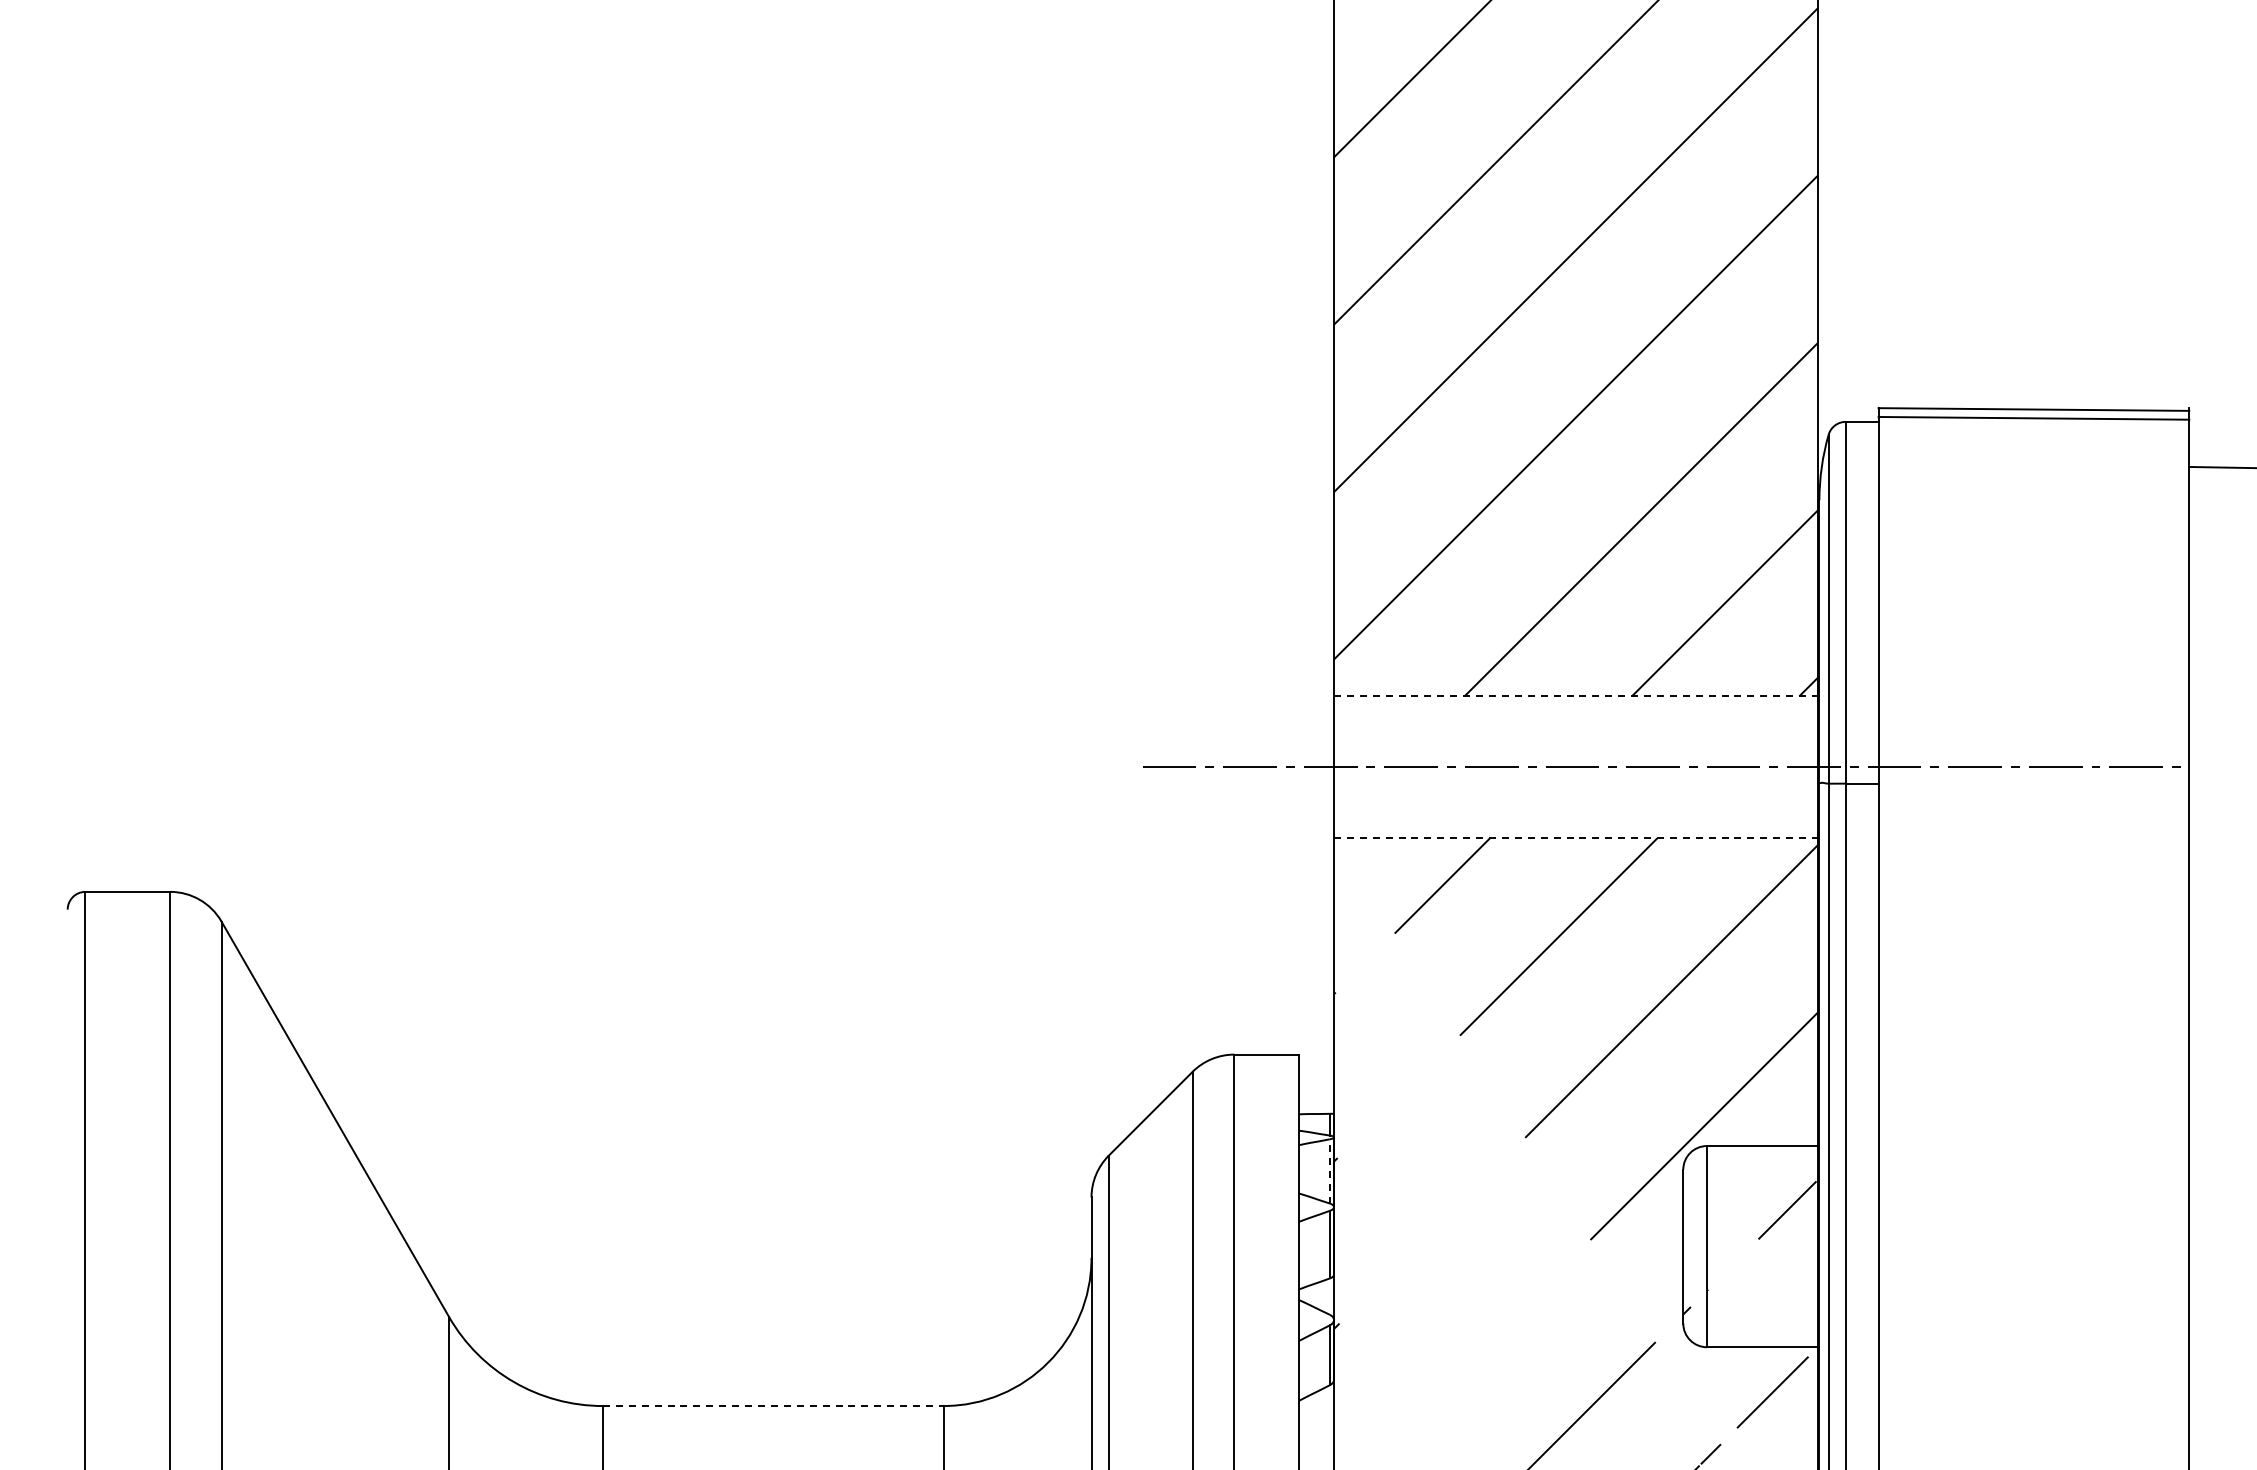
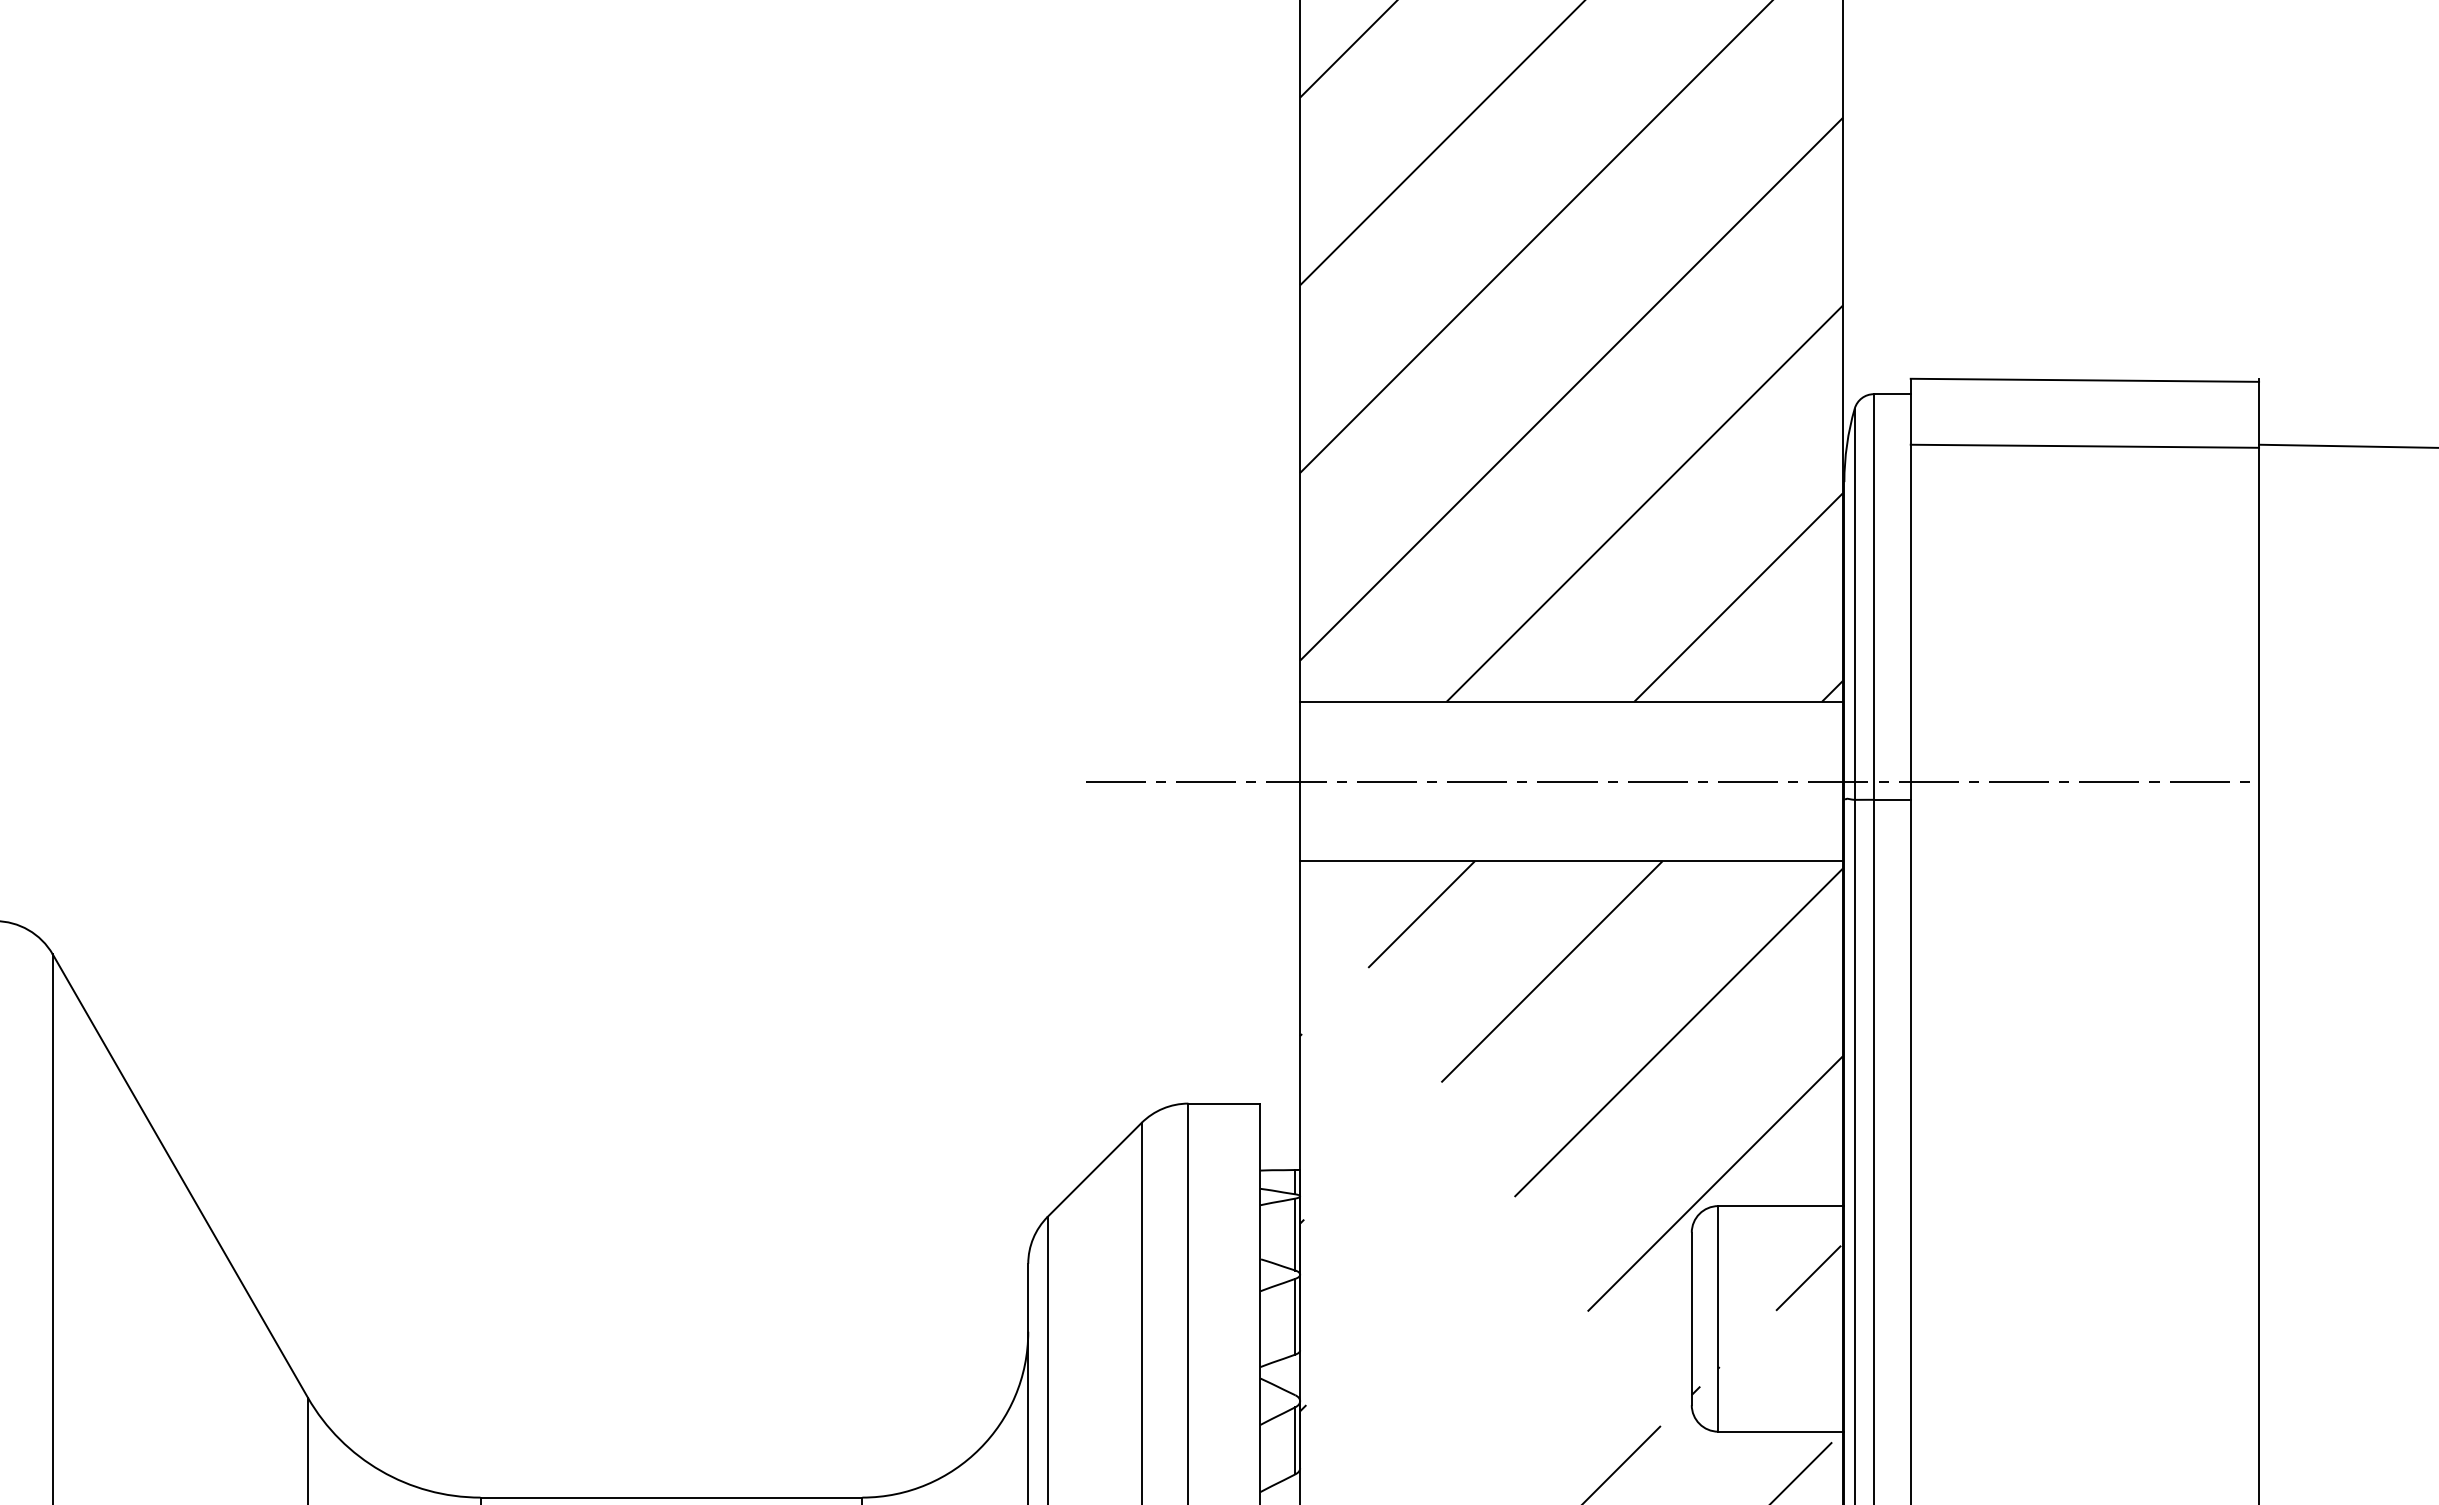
line: (2033, 417) -> (2084, 445), moved
line: (1576, 696) -> (1572, 702), dashed -> solid
line: (1576, 838) -> (1572, 861), dashed -> solid
line: (1329, 1170) -> (1295, 1233), dashed -> solid
line: (773, 1406) -> (671, 1498), dashed -> solid

